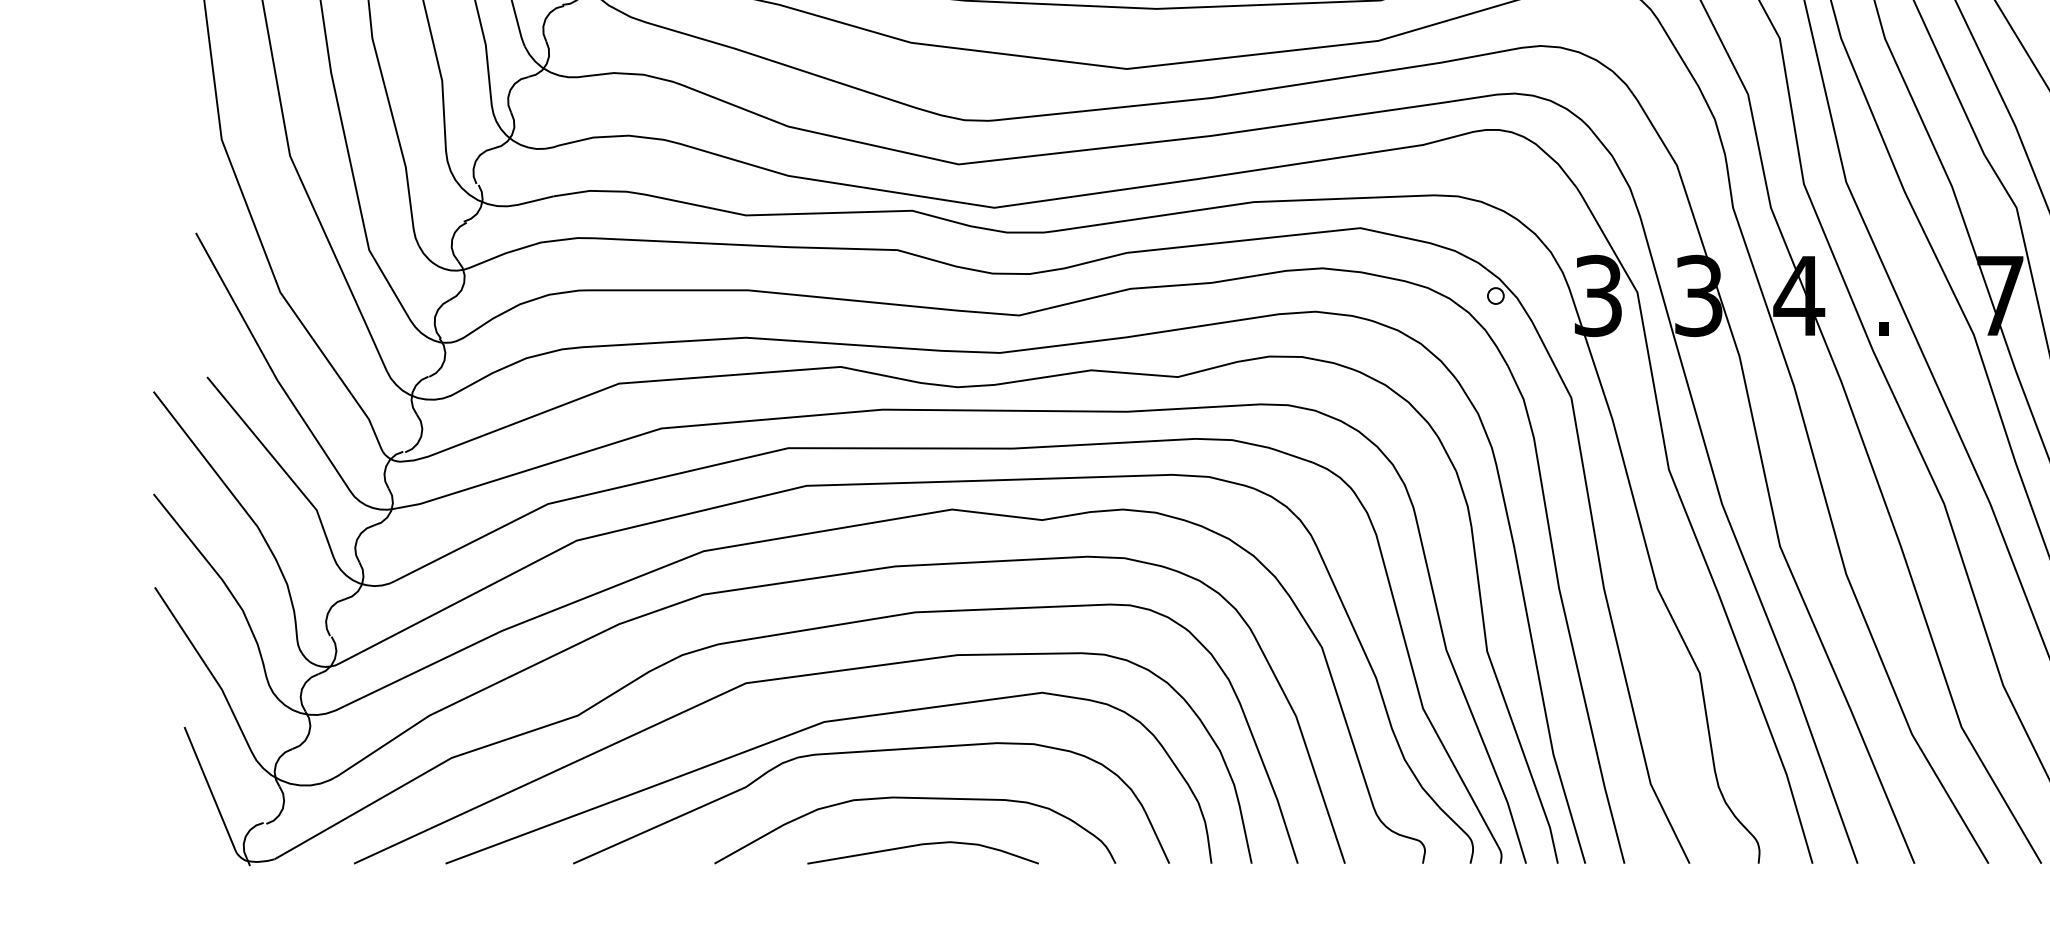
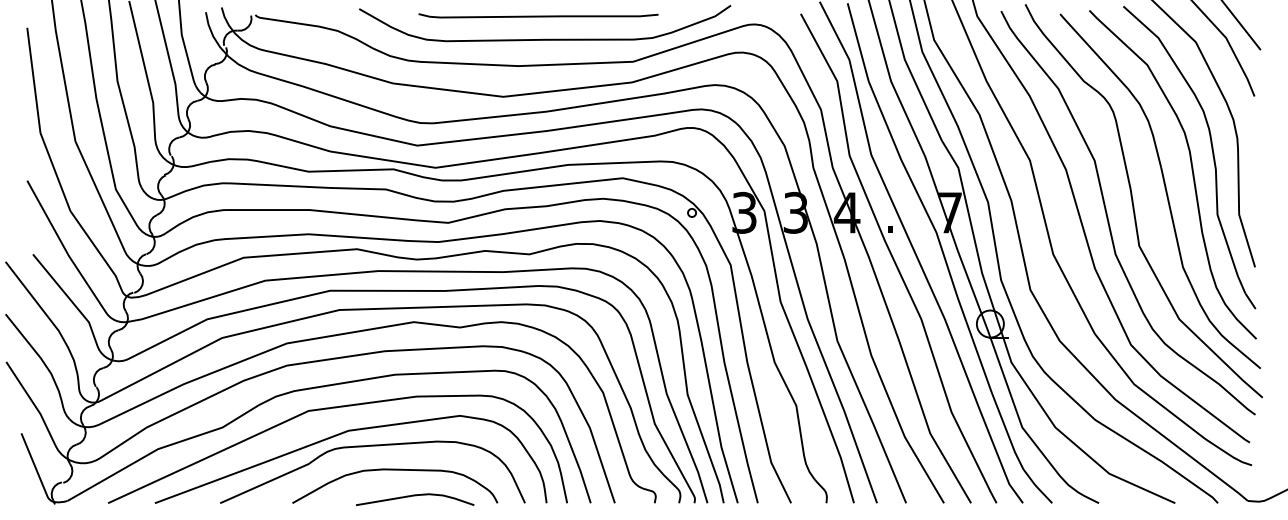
curve: (923, 846) -> (415, 496), moved

